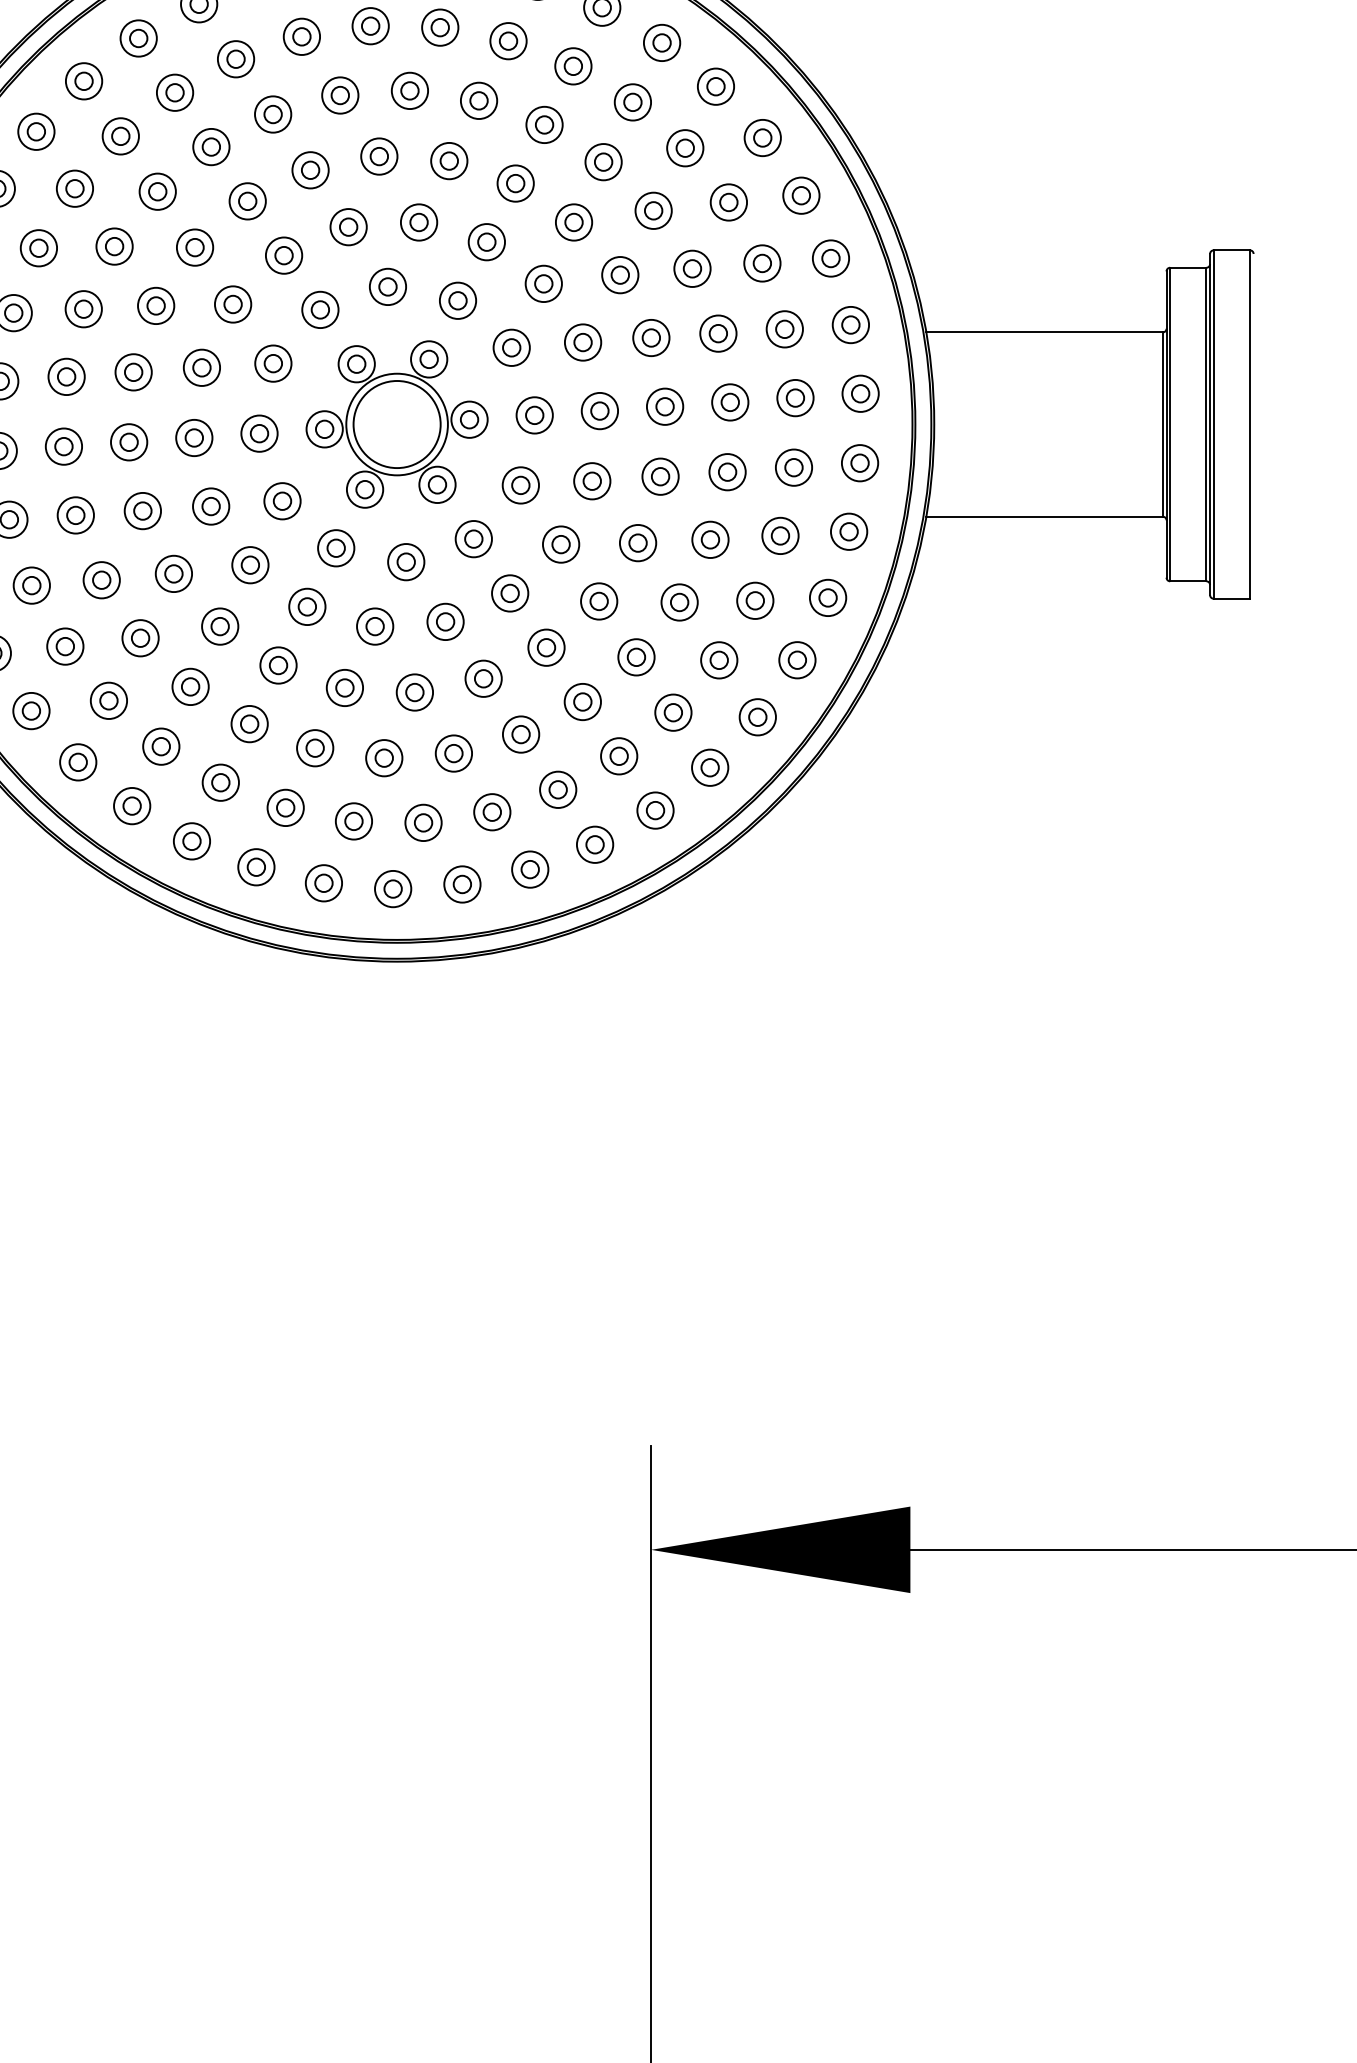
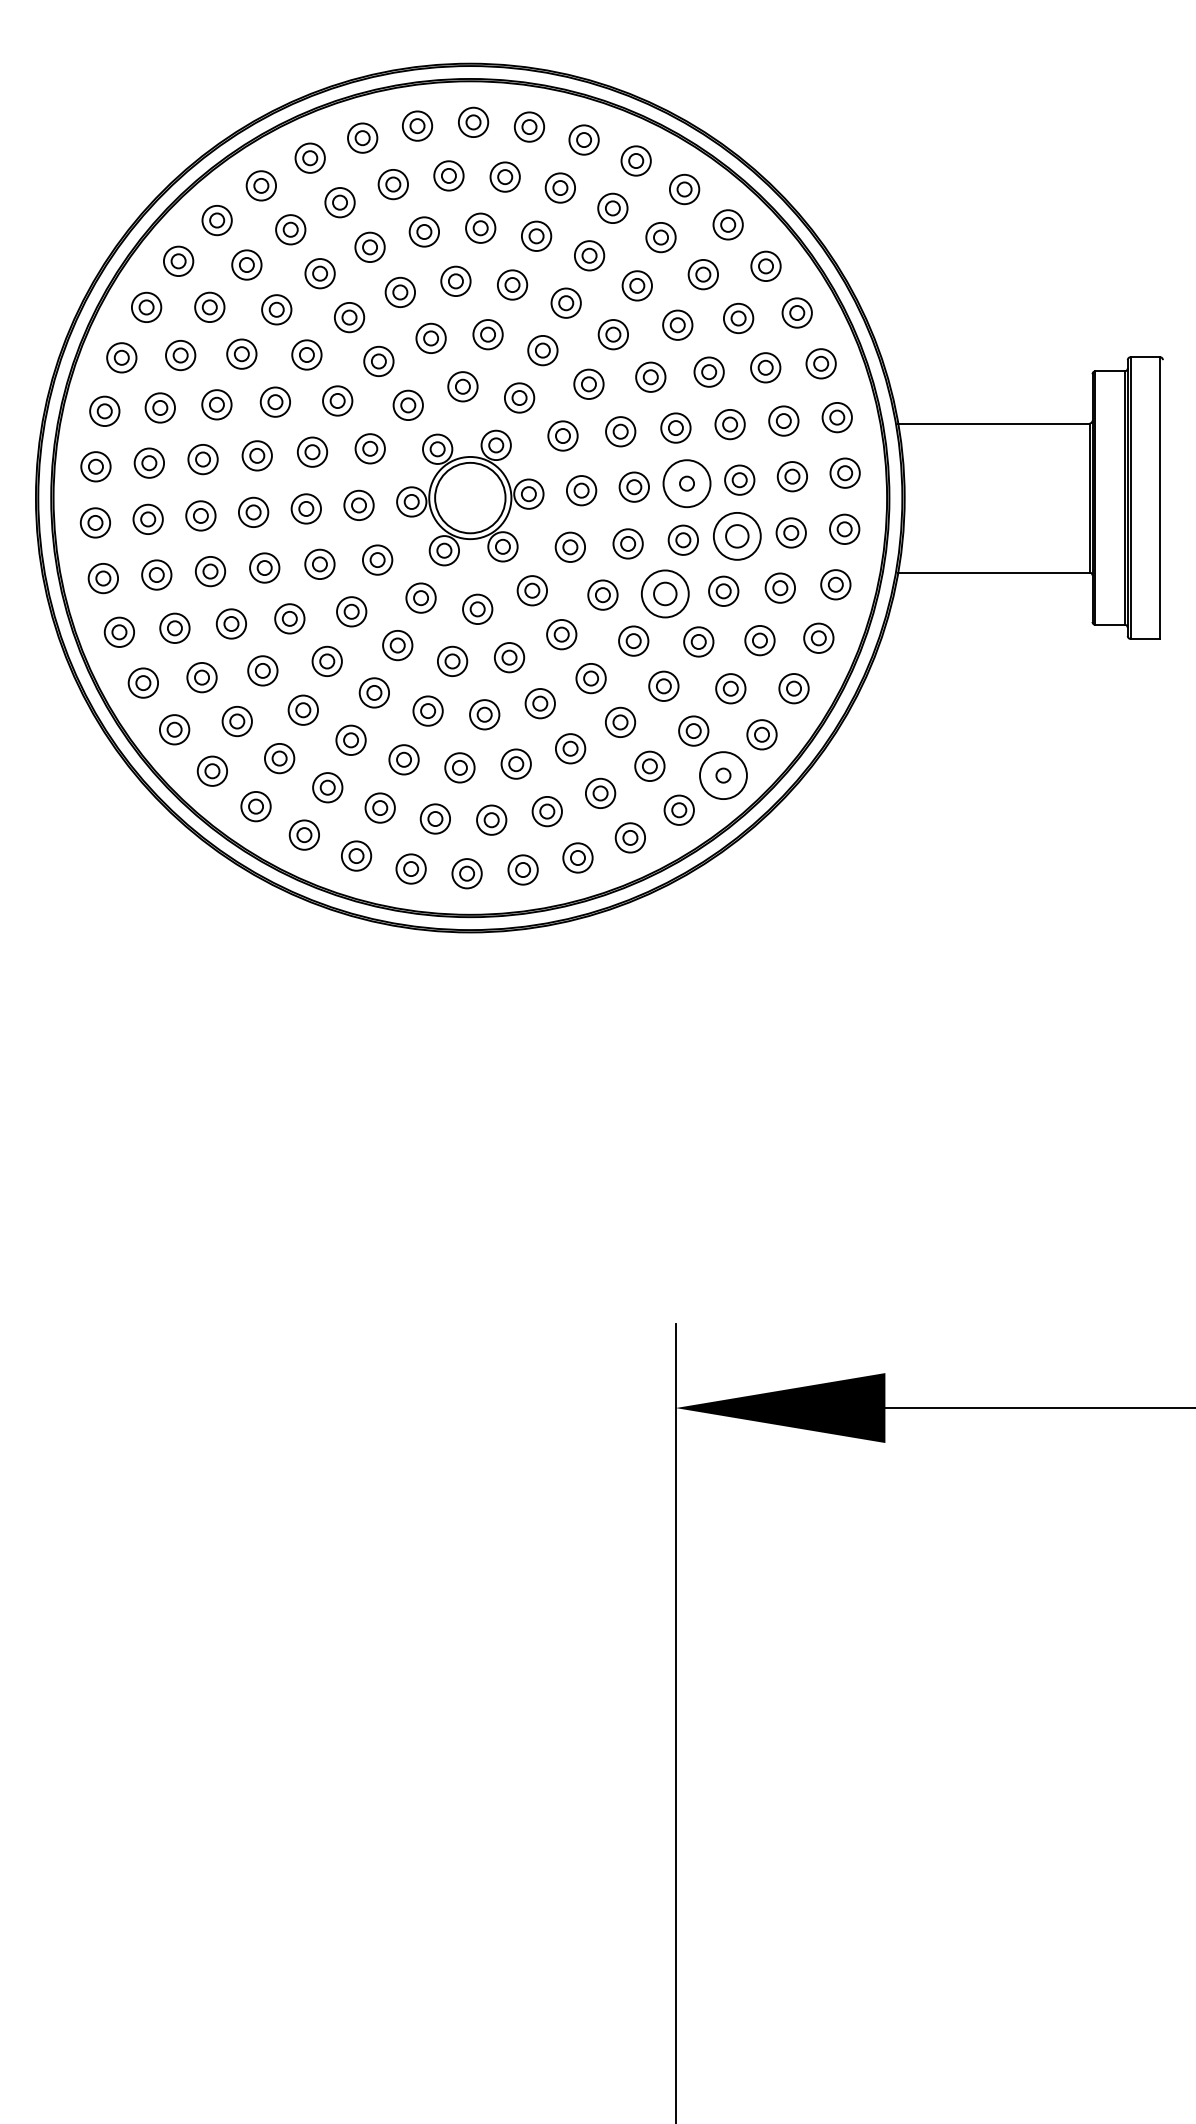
circle: (664, 406) -> (686, 483), size x1.6
part: (727, 472) -> (737, 536), size x1.6
part: (637, 542) -> (664, 593), size x1.6
circle: (710, 767) -> (723, 775), size x1.6

